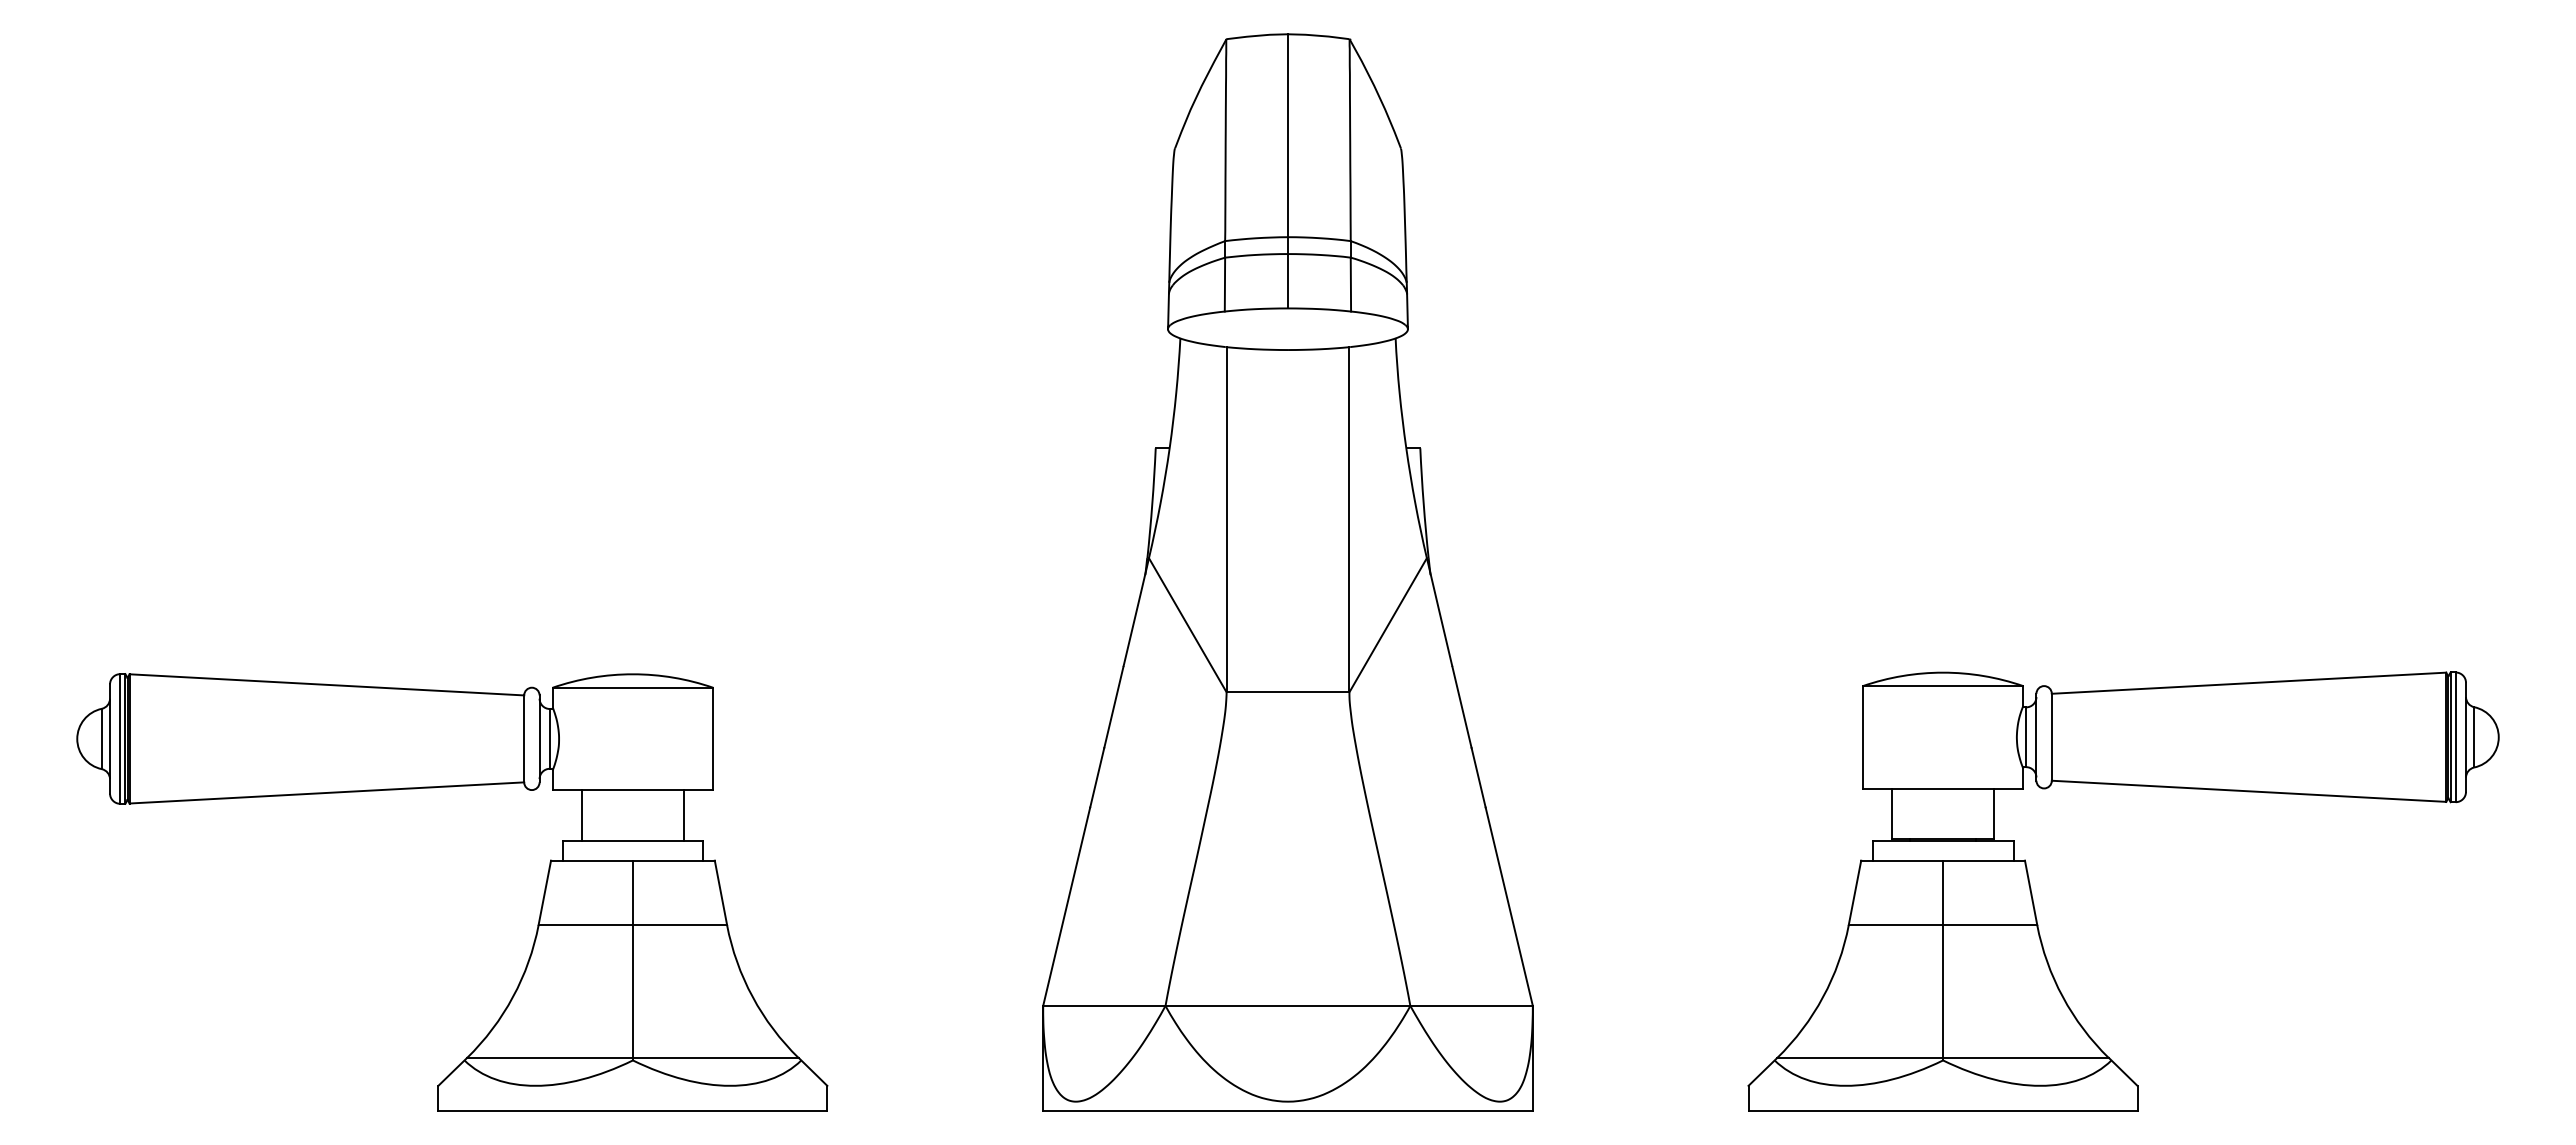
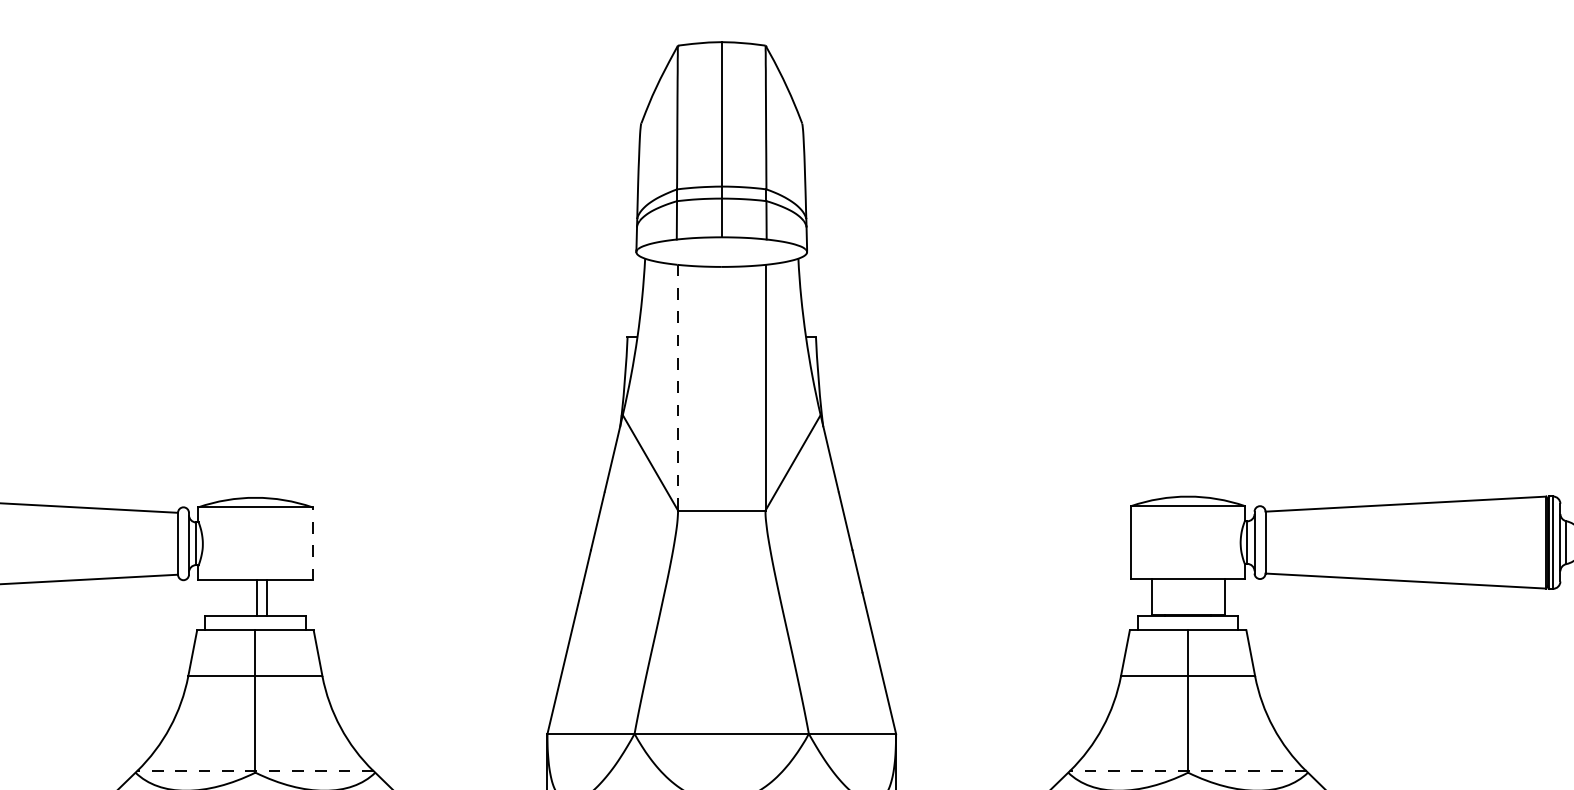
line: (1226, 519) -> (677, 387), solid -> dashed
line: (713, 738) -> (312, 543), solid -> dashed
line: (581, 815) -> (257, 598), moved
line: (684, 815) -> (267, 598), moved
line: (632, 1058) -> (255, 771), solid -> dashed
line: (1943, 1058) -> (1188, 771), solid -> dashed

